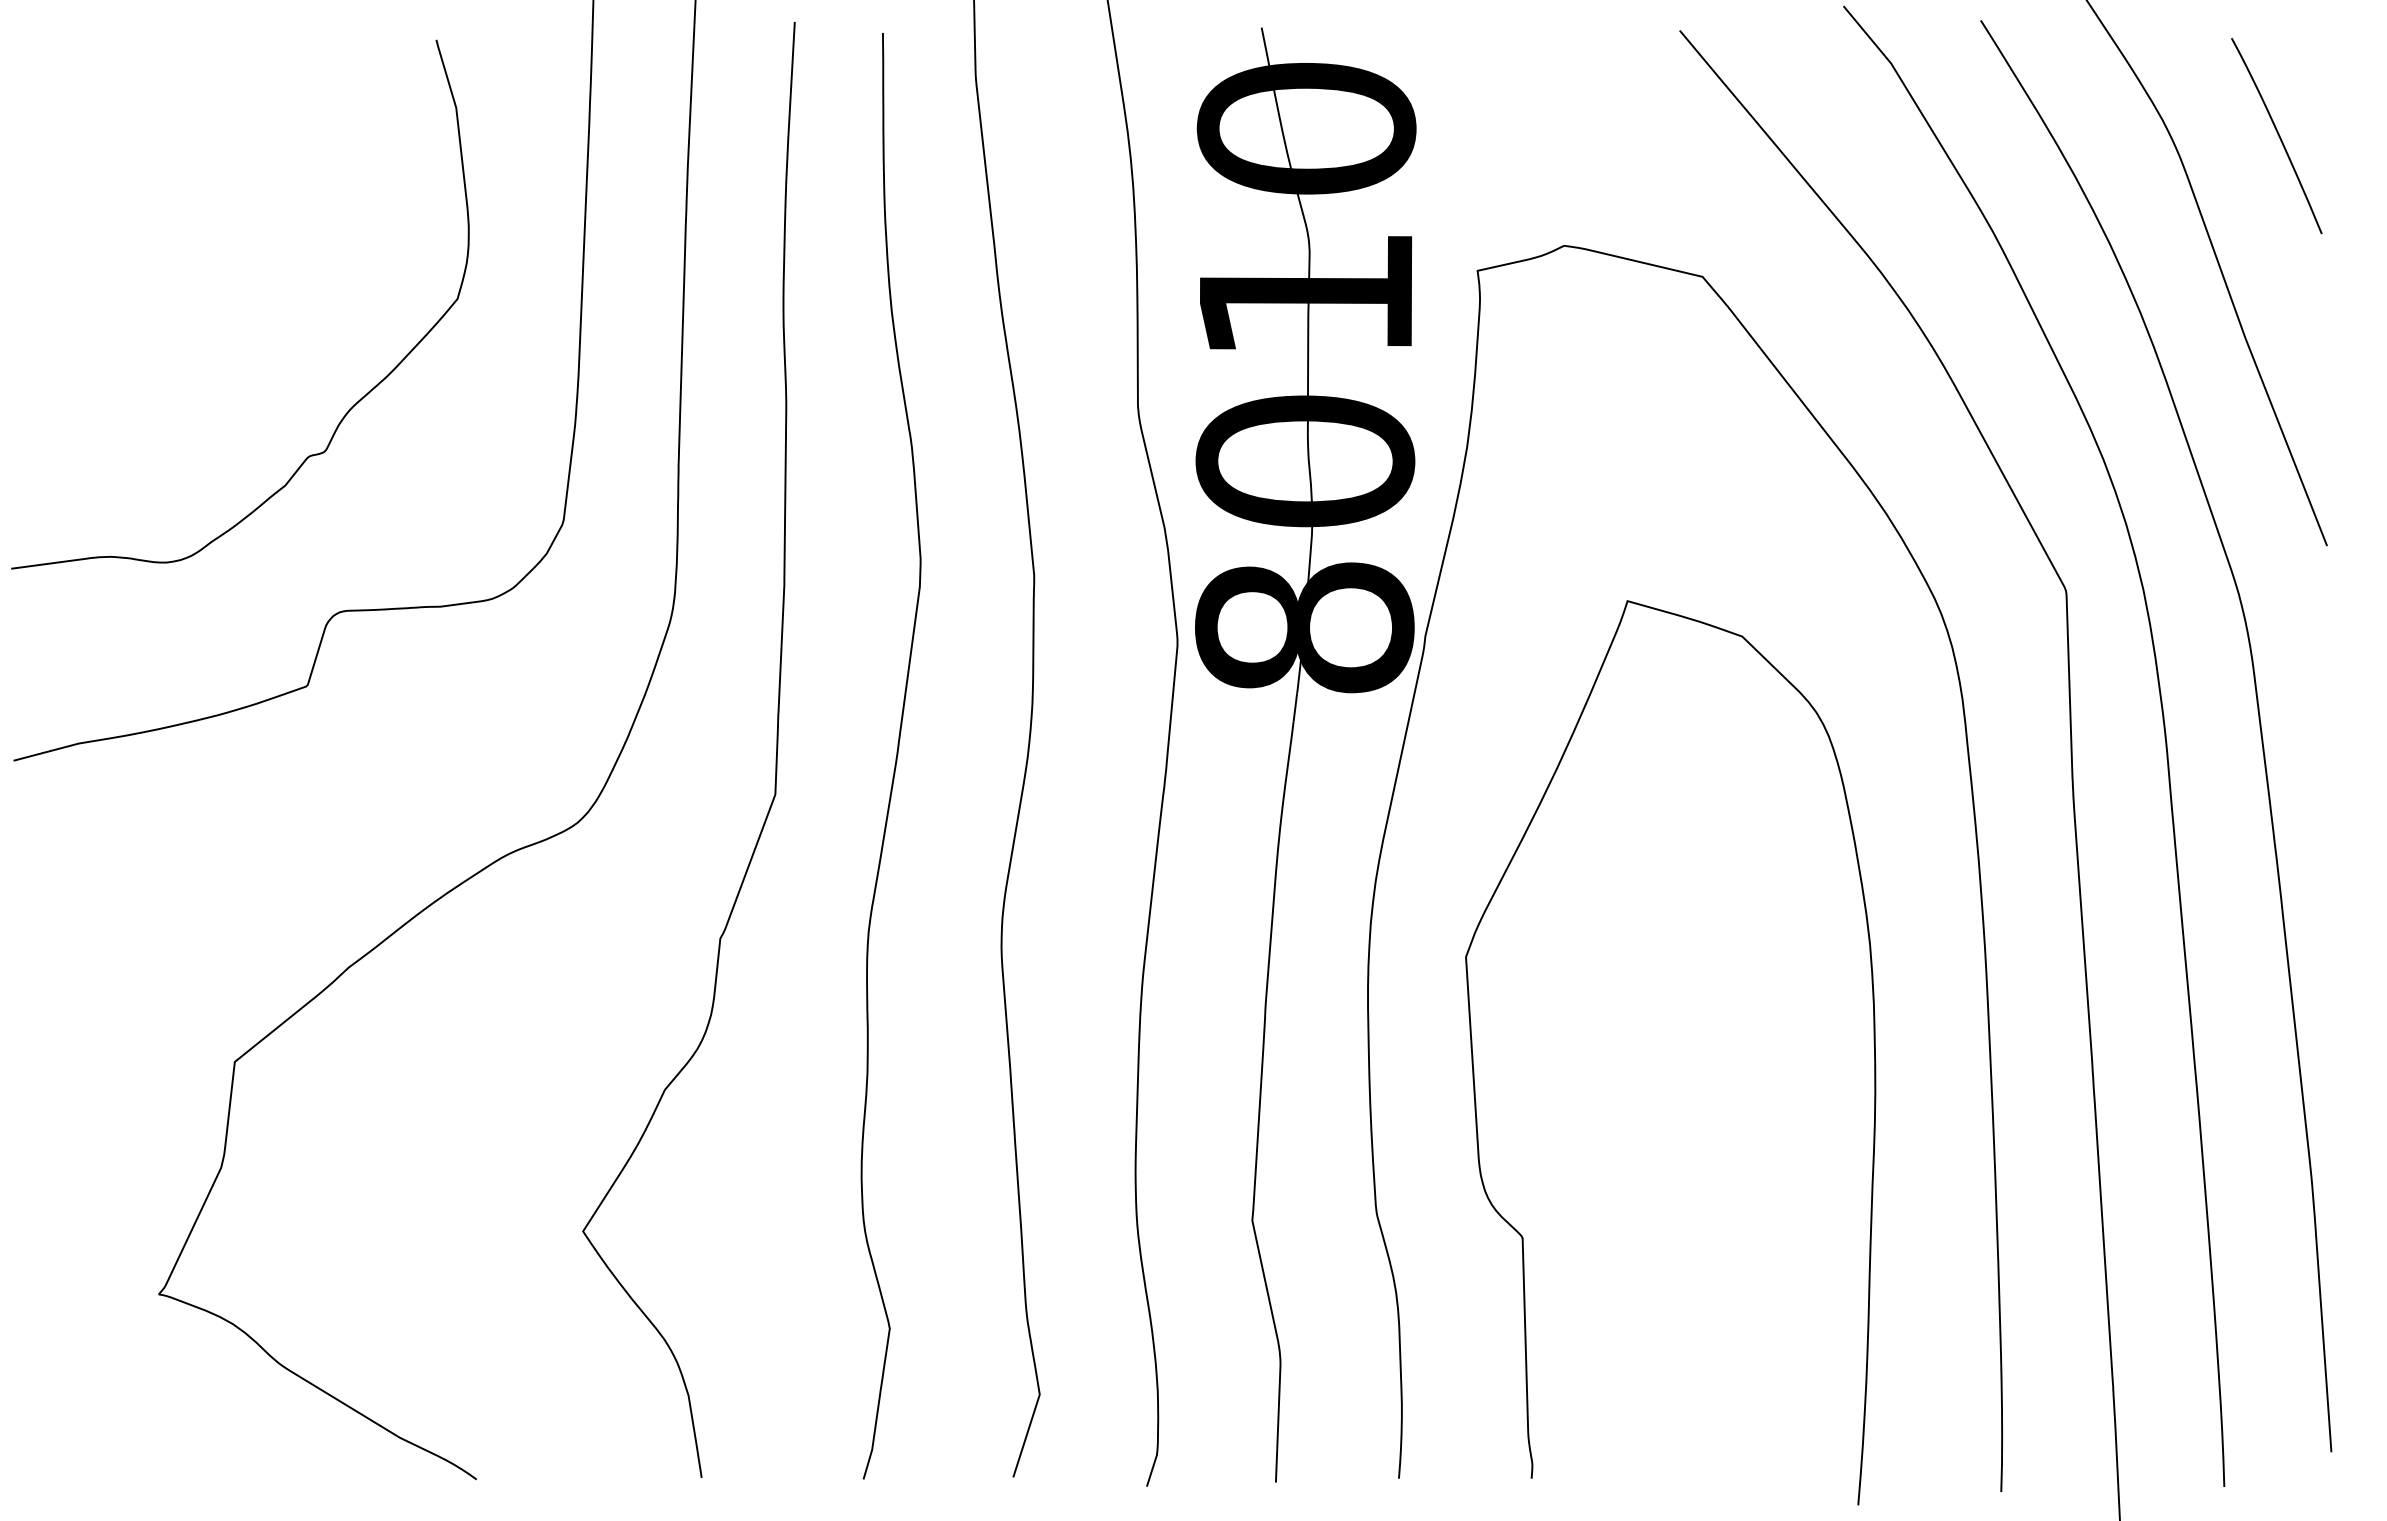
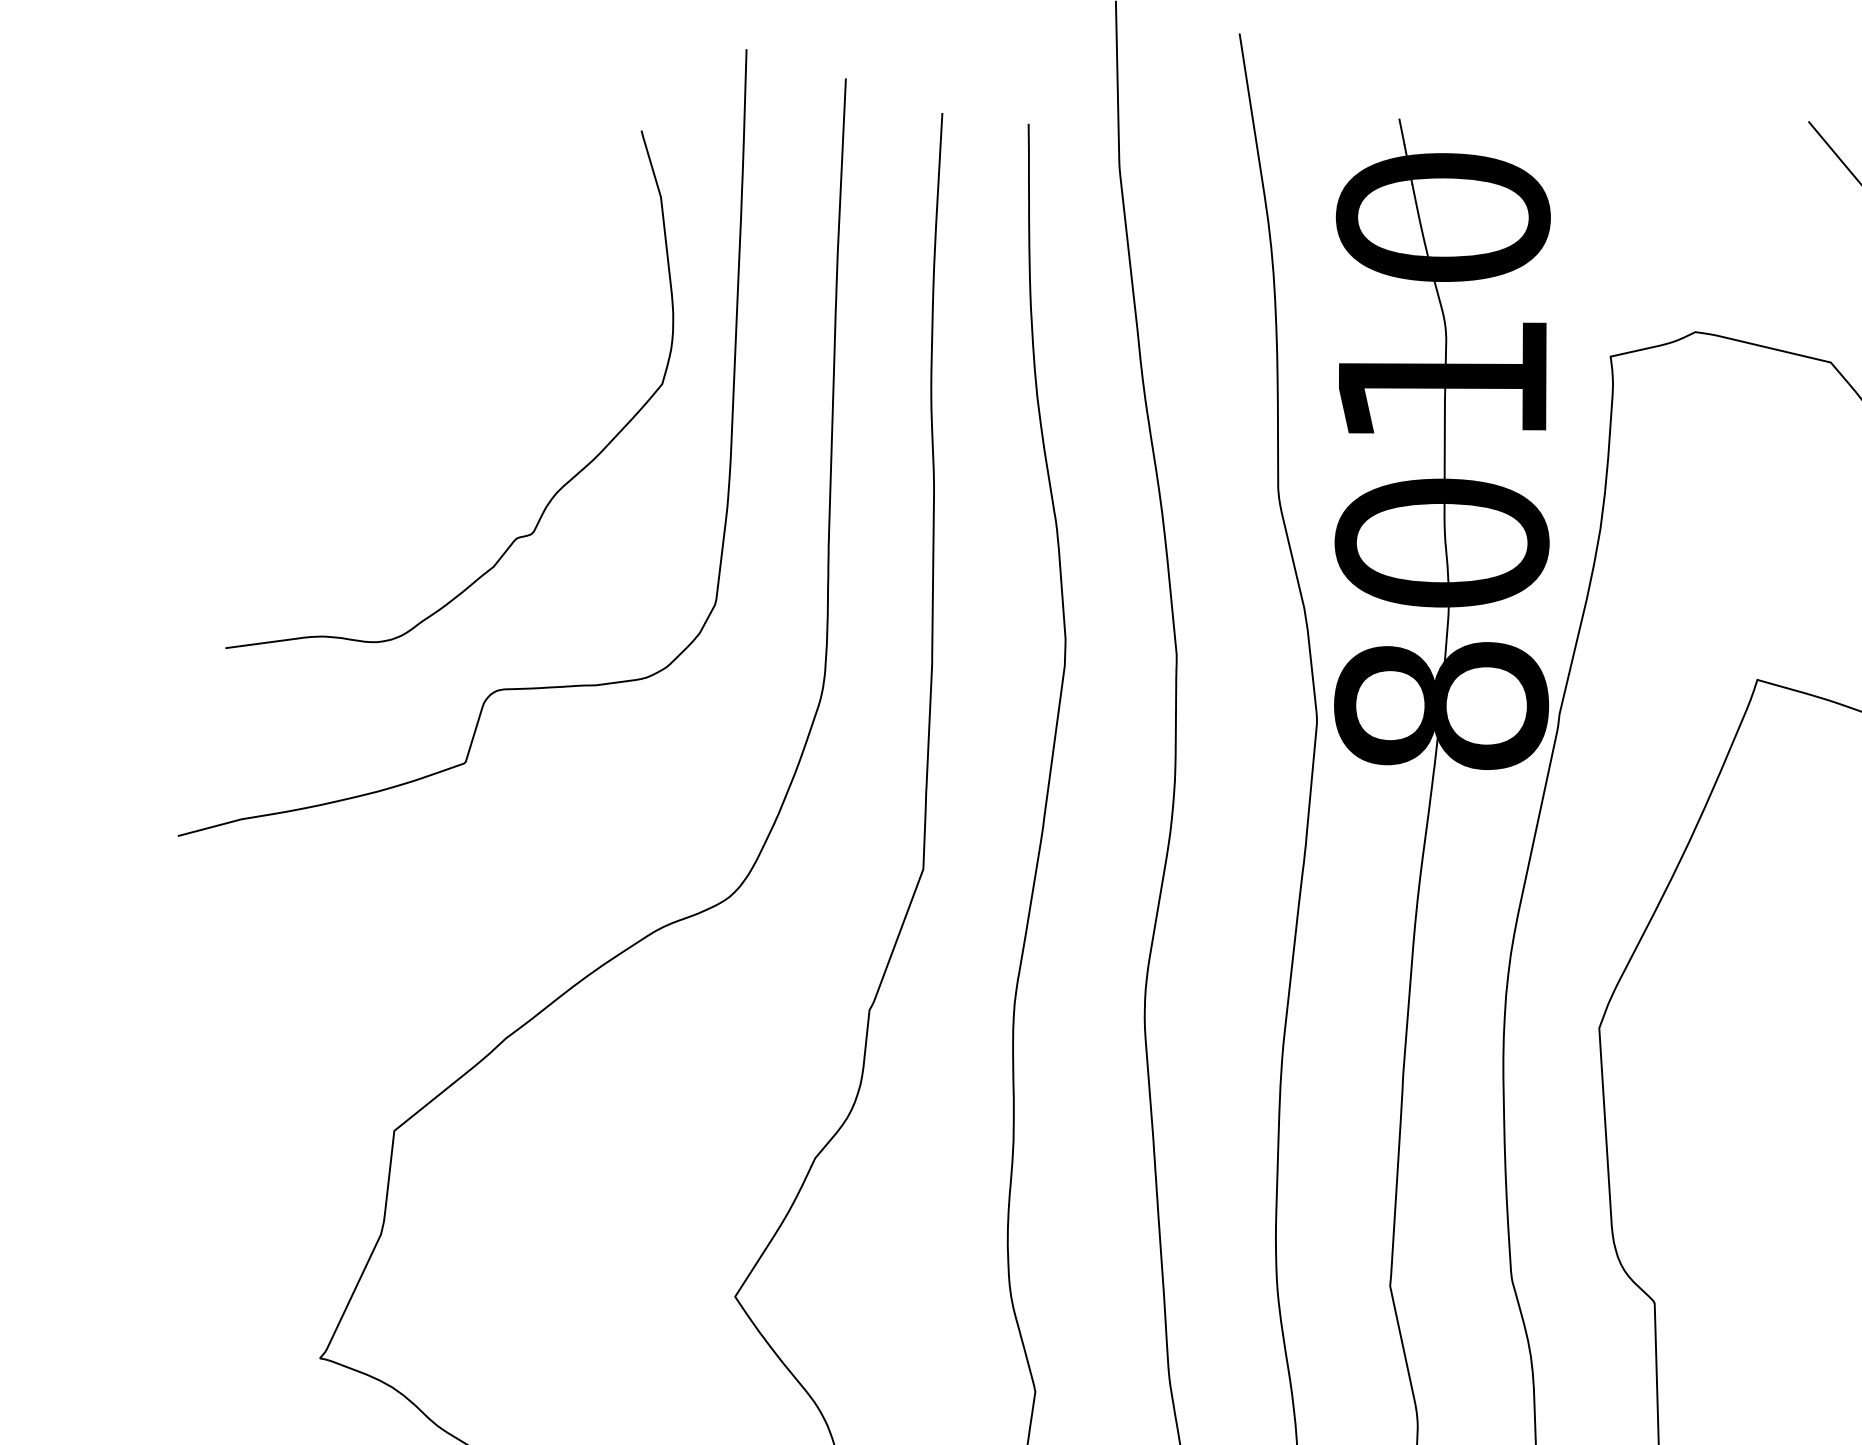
curve: (347, 411) -> (554, 494), moved

